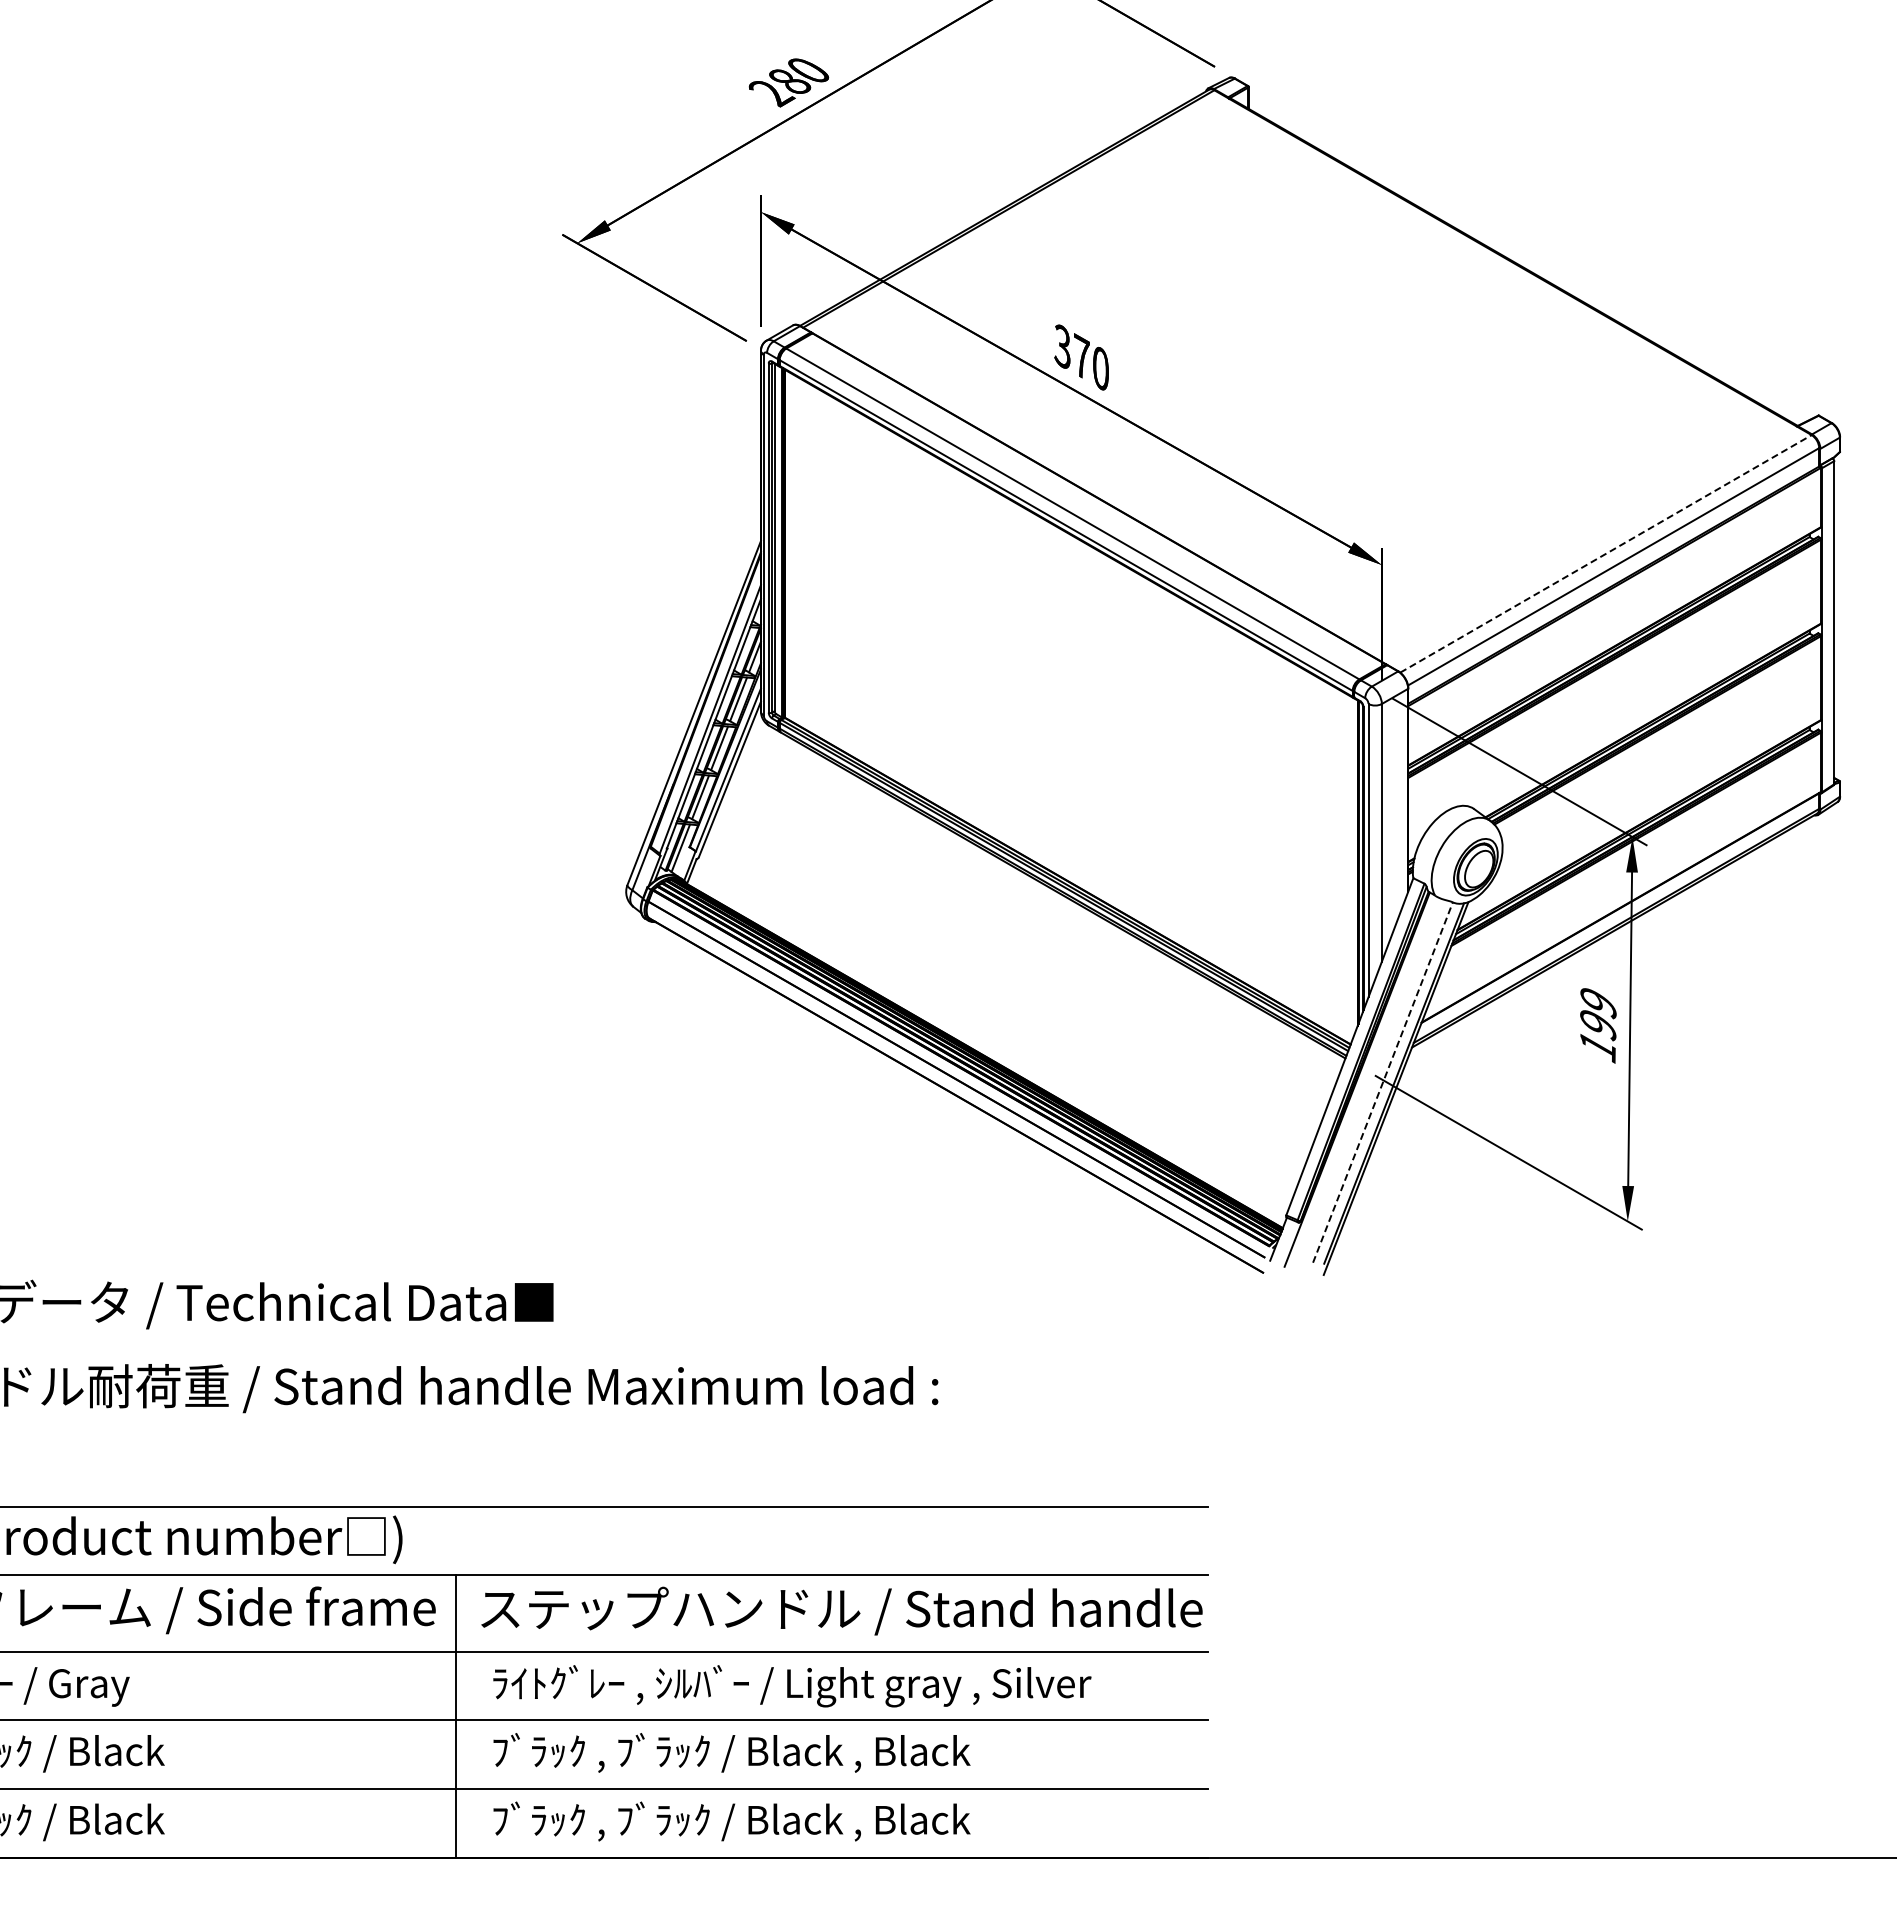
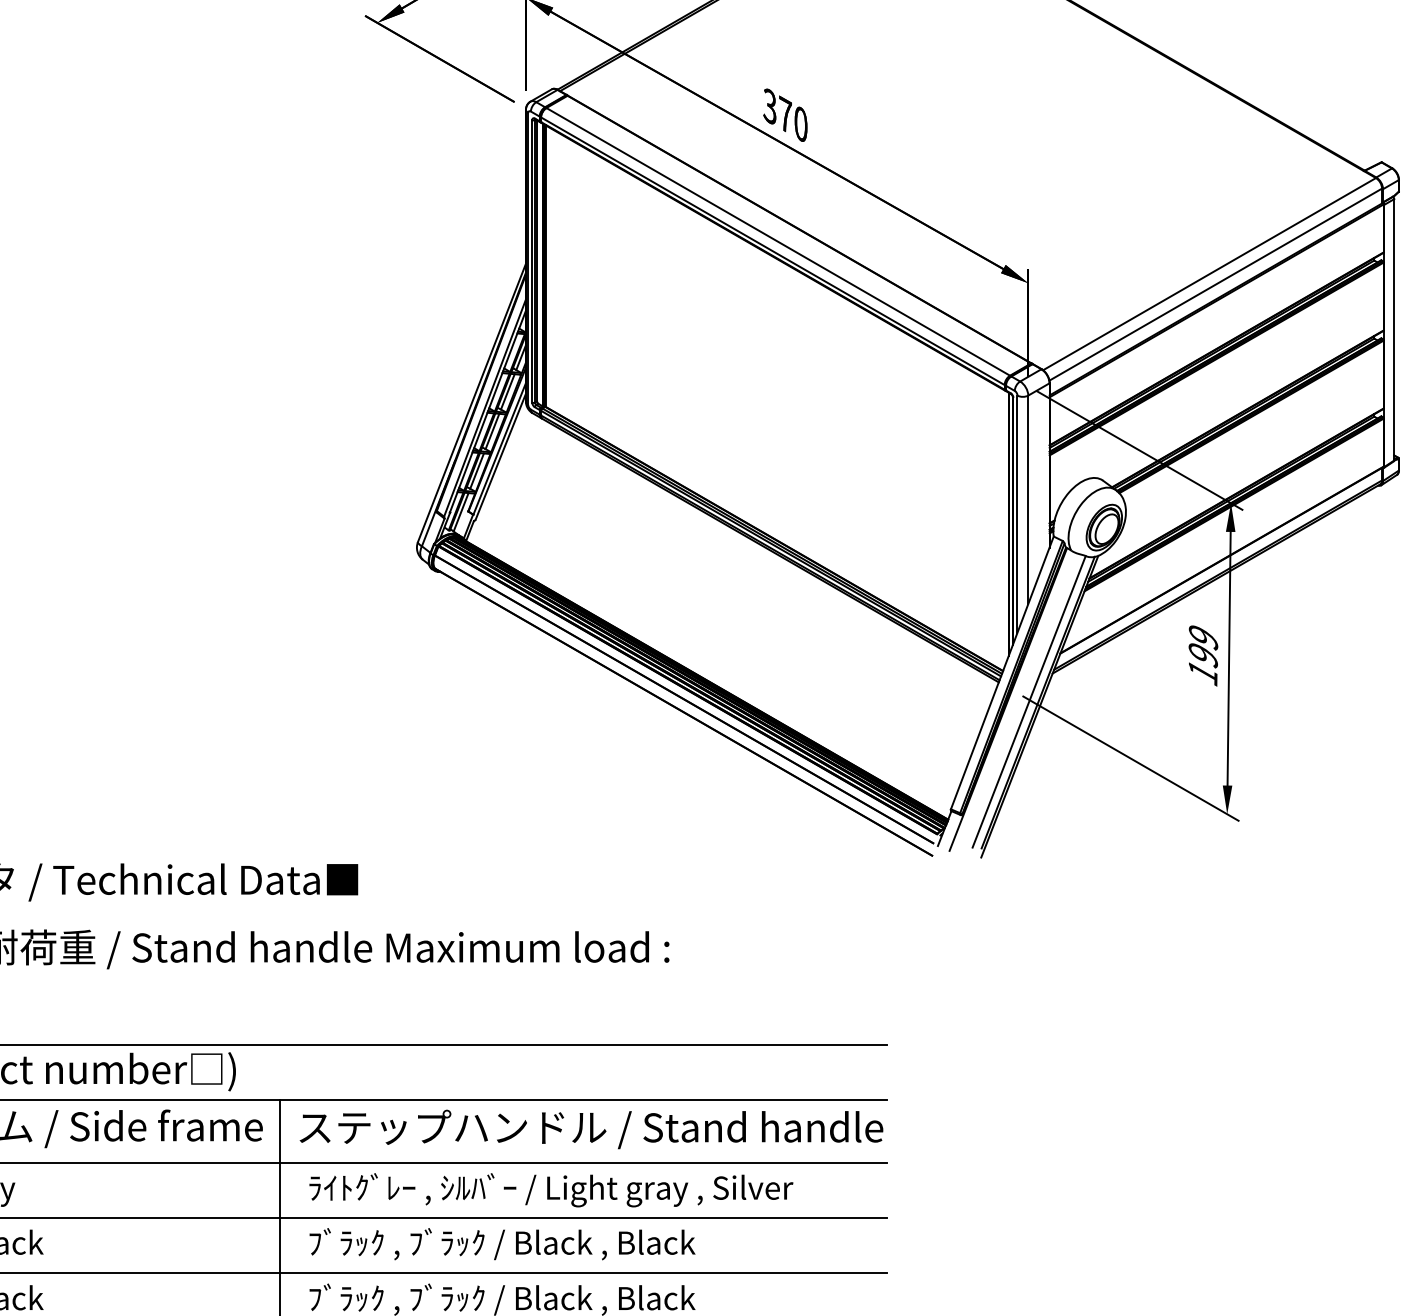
line: (1605, 553) -> (1209, 273), dashed -> solid
line: (1383, 1082) -> (1029, 701), dashed -> solid

